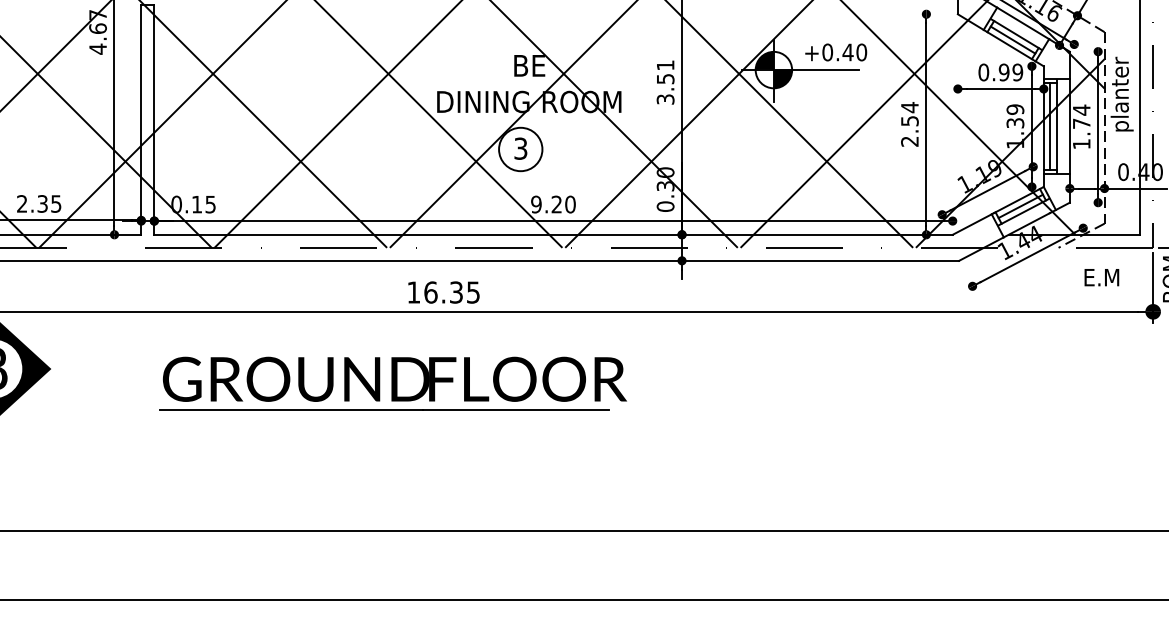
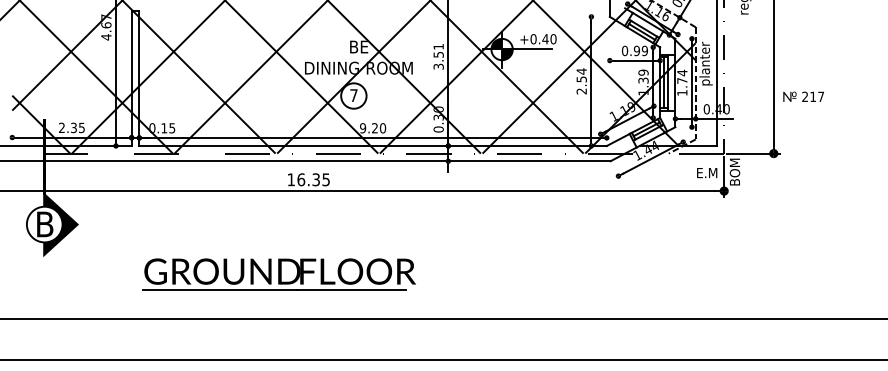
text: (520, 148) -> (353, 95), 3 -> 7
text: (1102, 278) -> (707, 173), moved
part: (392, 384) -> (278, 274), moved

